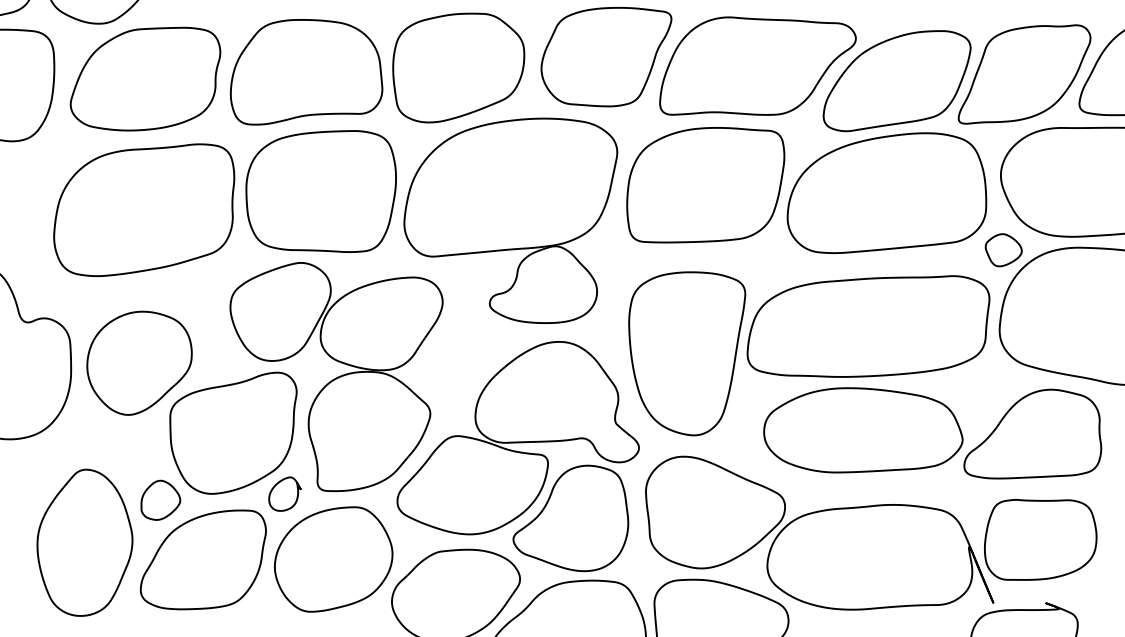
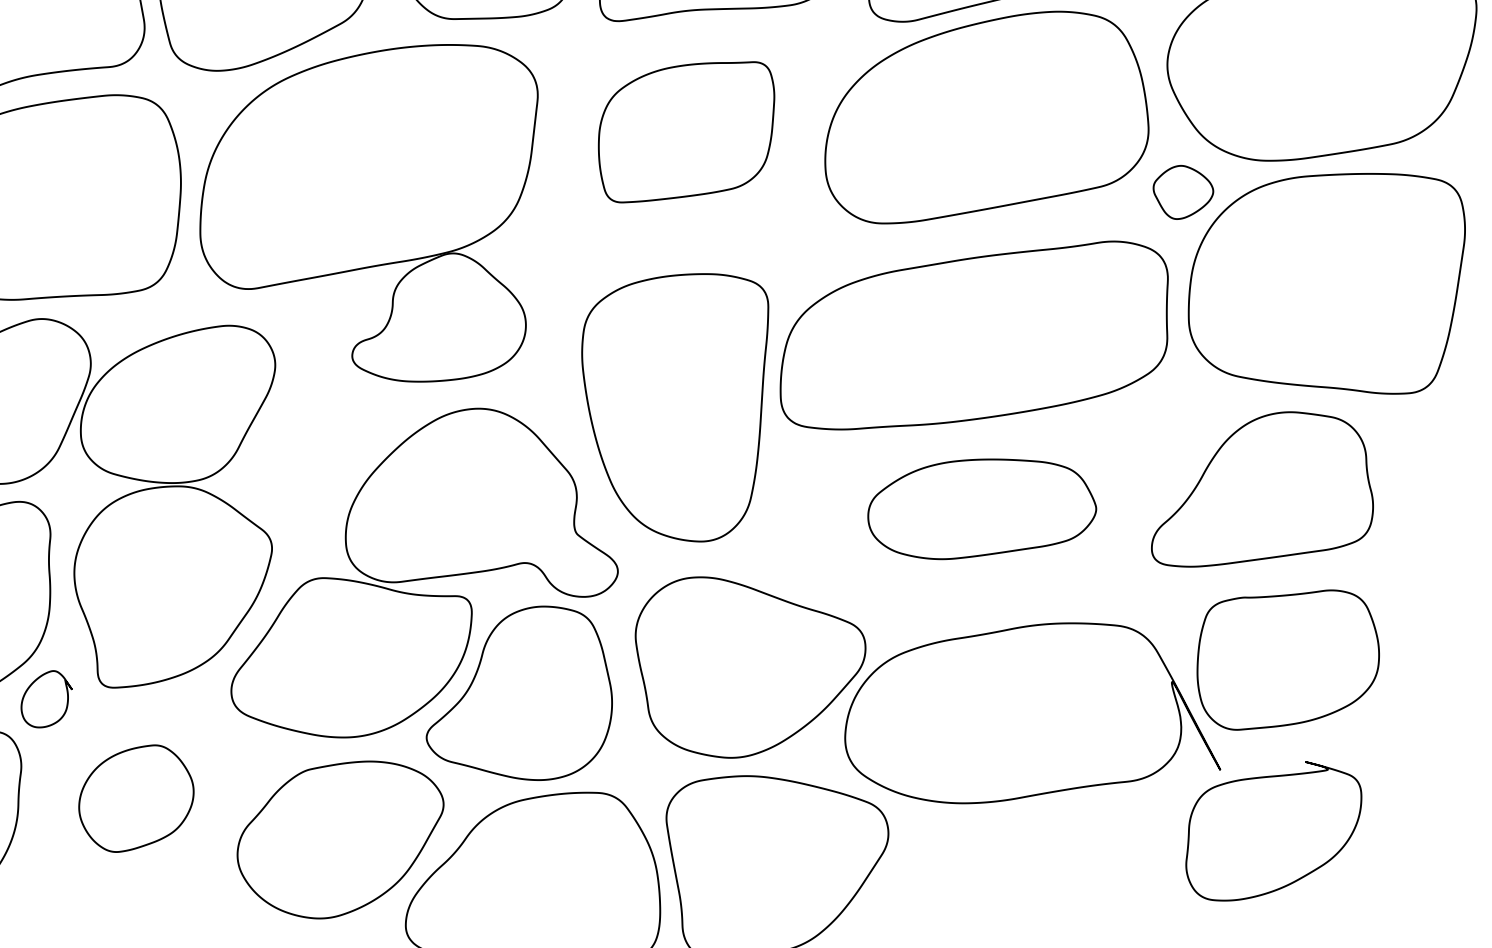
part: (705, 185) -> (686, 131), size x0.7
part: (863, 430) -> (981, 507), size x0.7
part: (333, 559) -> (135, 798), size x0.6

